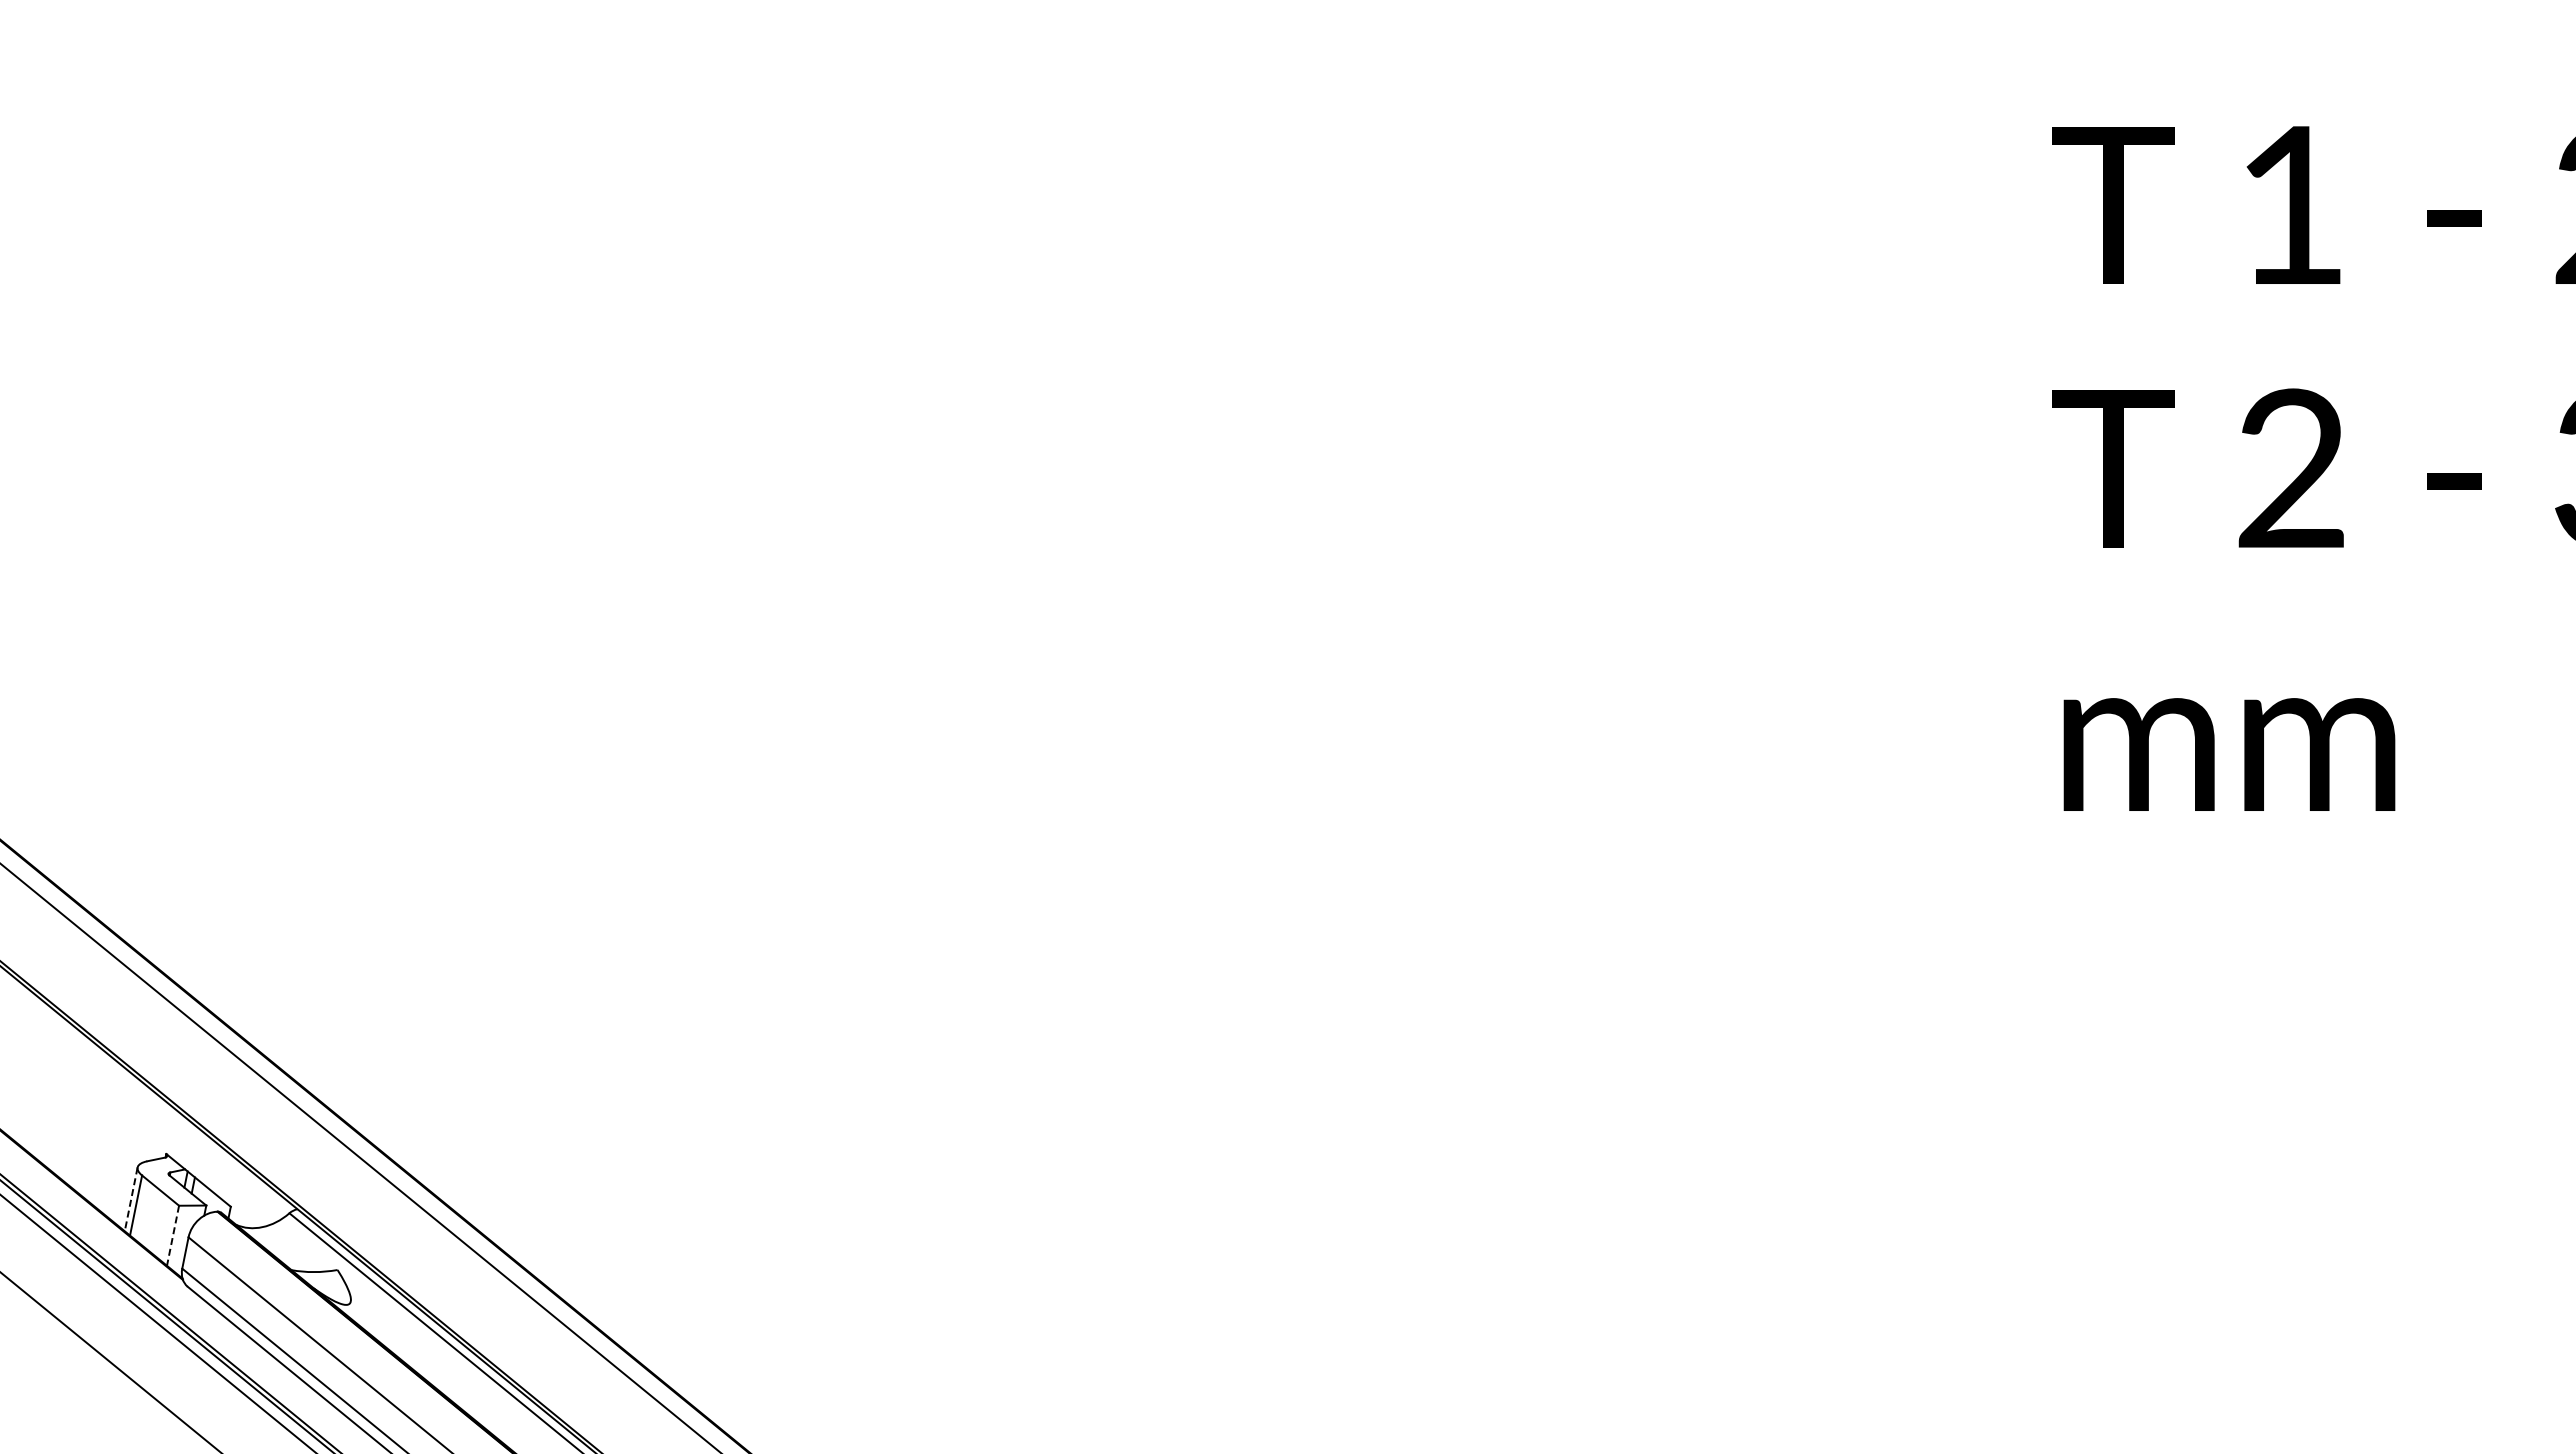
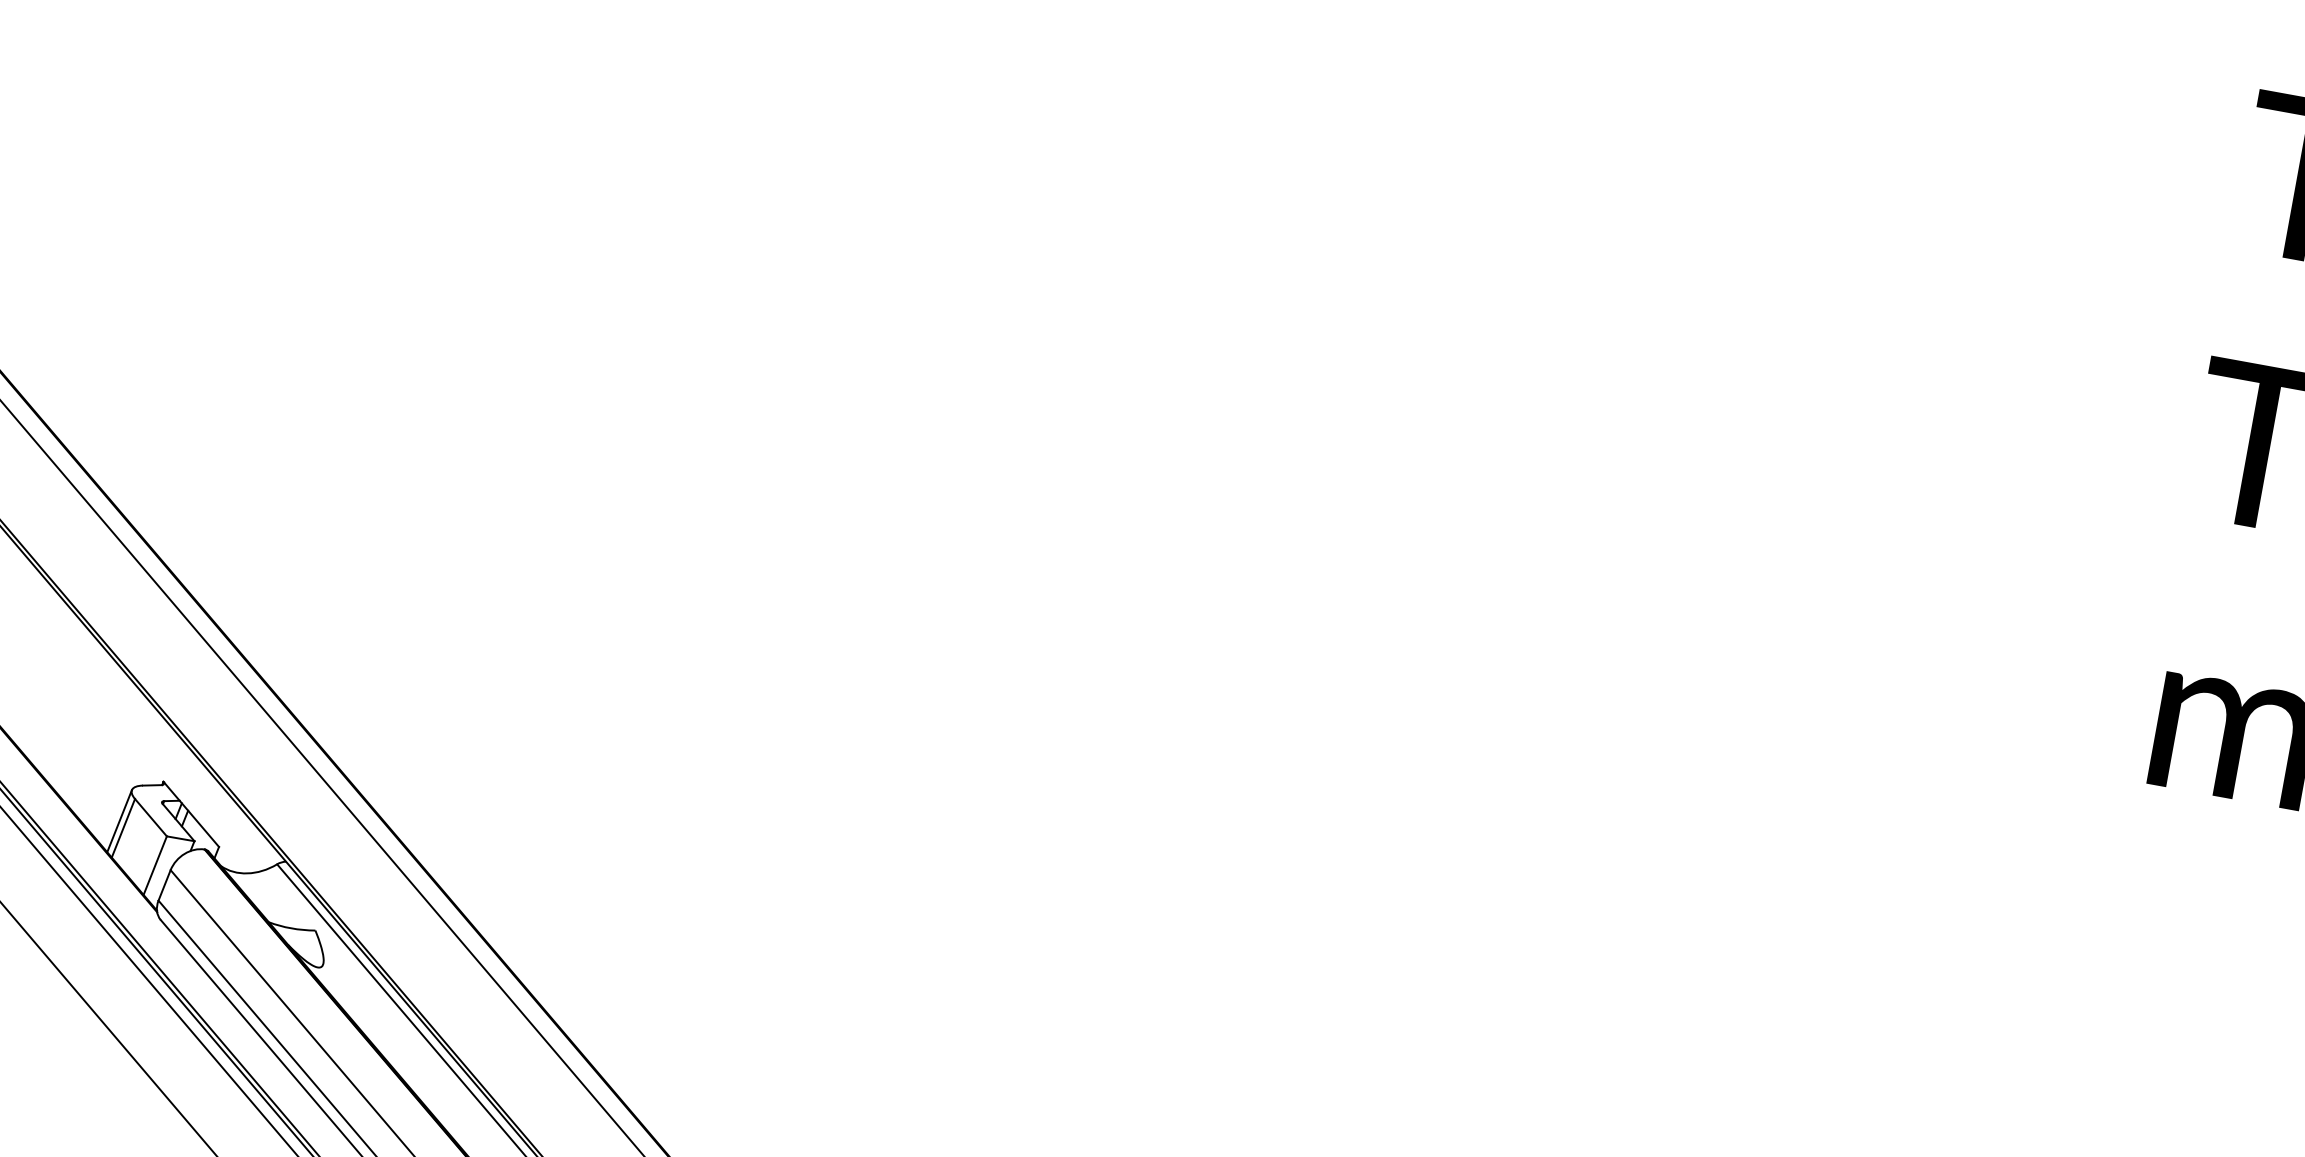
line: (131, 1199) -> (119, 821), dashed -> solid
line: (173, 1235) -> (155, 865), dashed -> solid

